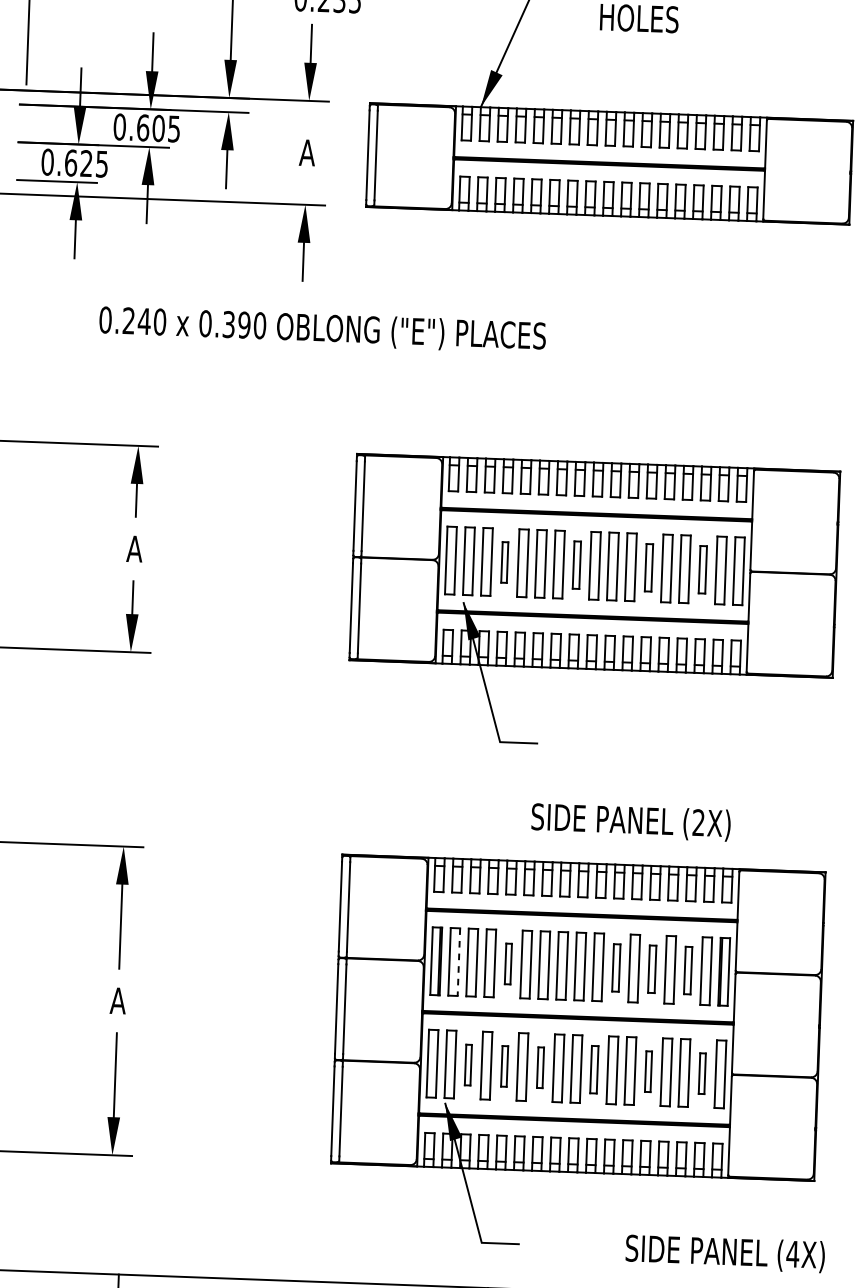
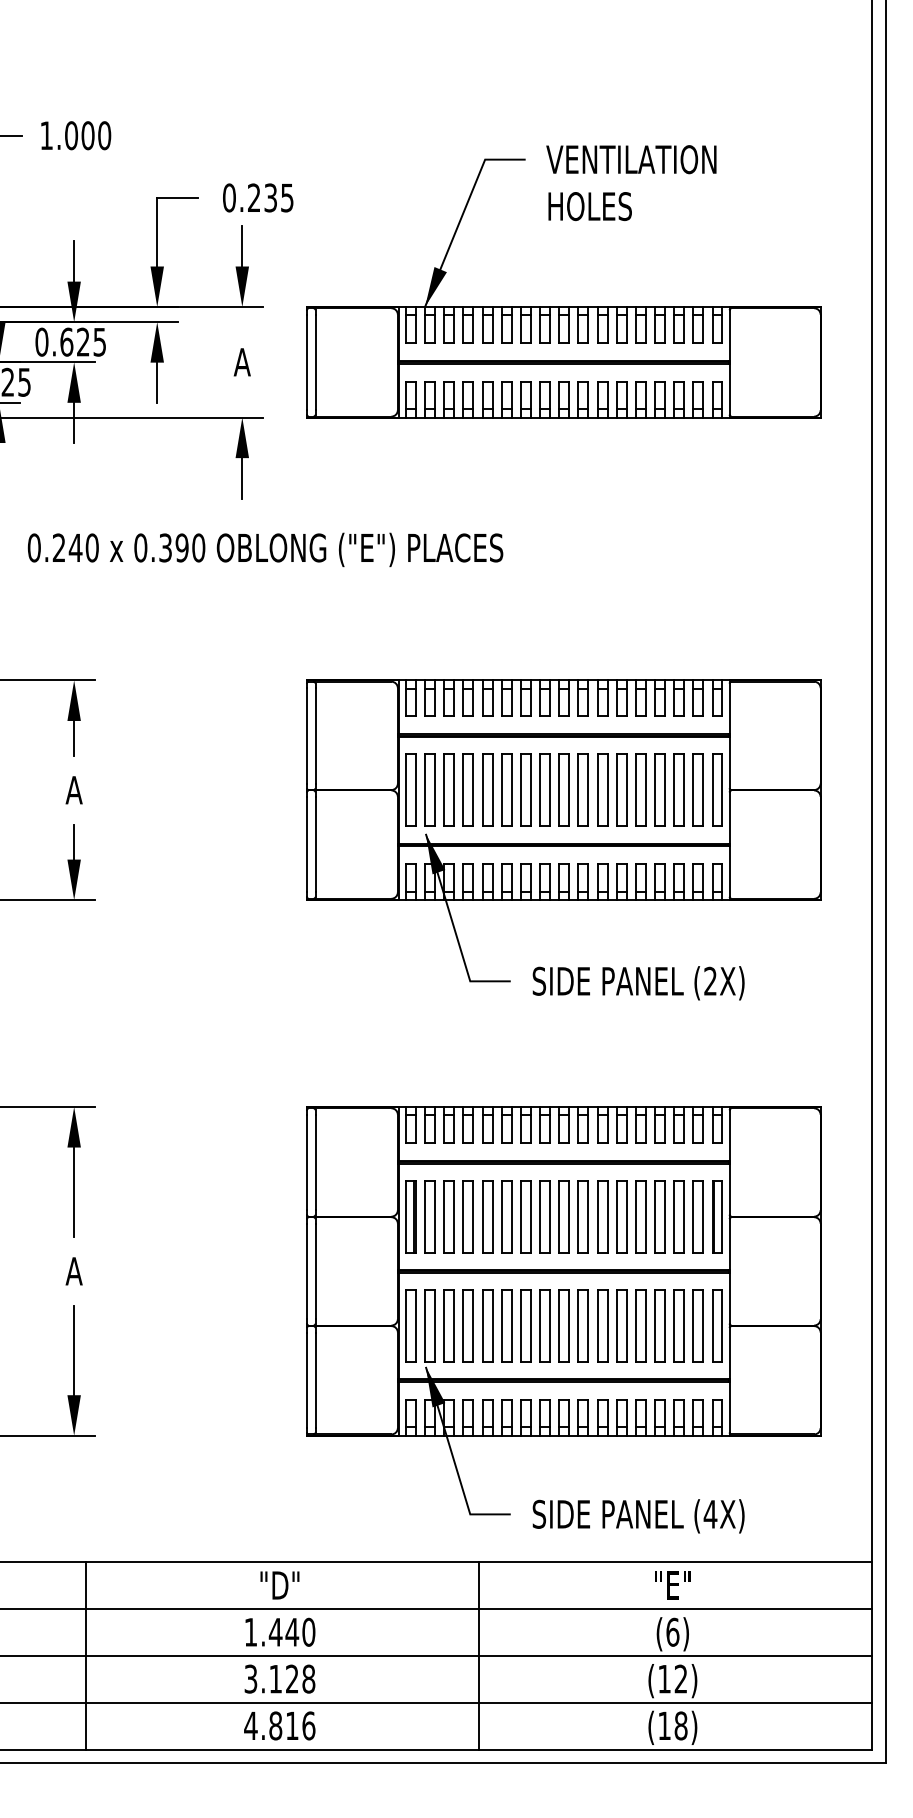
text: (157, 127) -> (82, 341), 0.605 -> 0.625
part: (504, 561) -> (467, 789), size x1.67
part: (576, 564) -> (544, 789), size x1.43
part: (648, 567) -> (621, 789), size x1.43
part: (702, 569) -> (678, 789), size x1.43
text: (630, 822) -> (638, 983), moved
line: (459, 962) -> (435, 1217), dashed -> solid
part: (508, 963) -> (487, 1216), size x1.67
part: (616, 967) -> (602, 1216), size x1.43
part: (651, 968) -> (640, 1216), size x1.43
part: (687, 970) -> (678, 1216), size x1.43
part: (467, 1064) -> (448, 1325), size x1.67
part: (504, 1066) -> (487, 1325), size x1.67
part: (540, 1067) -> (525, 1325), size x1.67
part: (593, 1069) -> (582, 1325), size x1.43
part: (648, 1071) -> (640, 1325), size x1.67
part: (701, 1073) -> (697, 1325), size x1.67
text: (725, 1253) -> (638, 1516), moved

